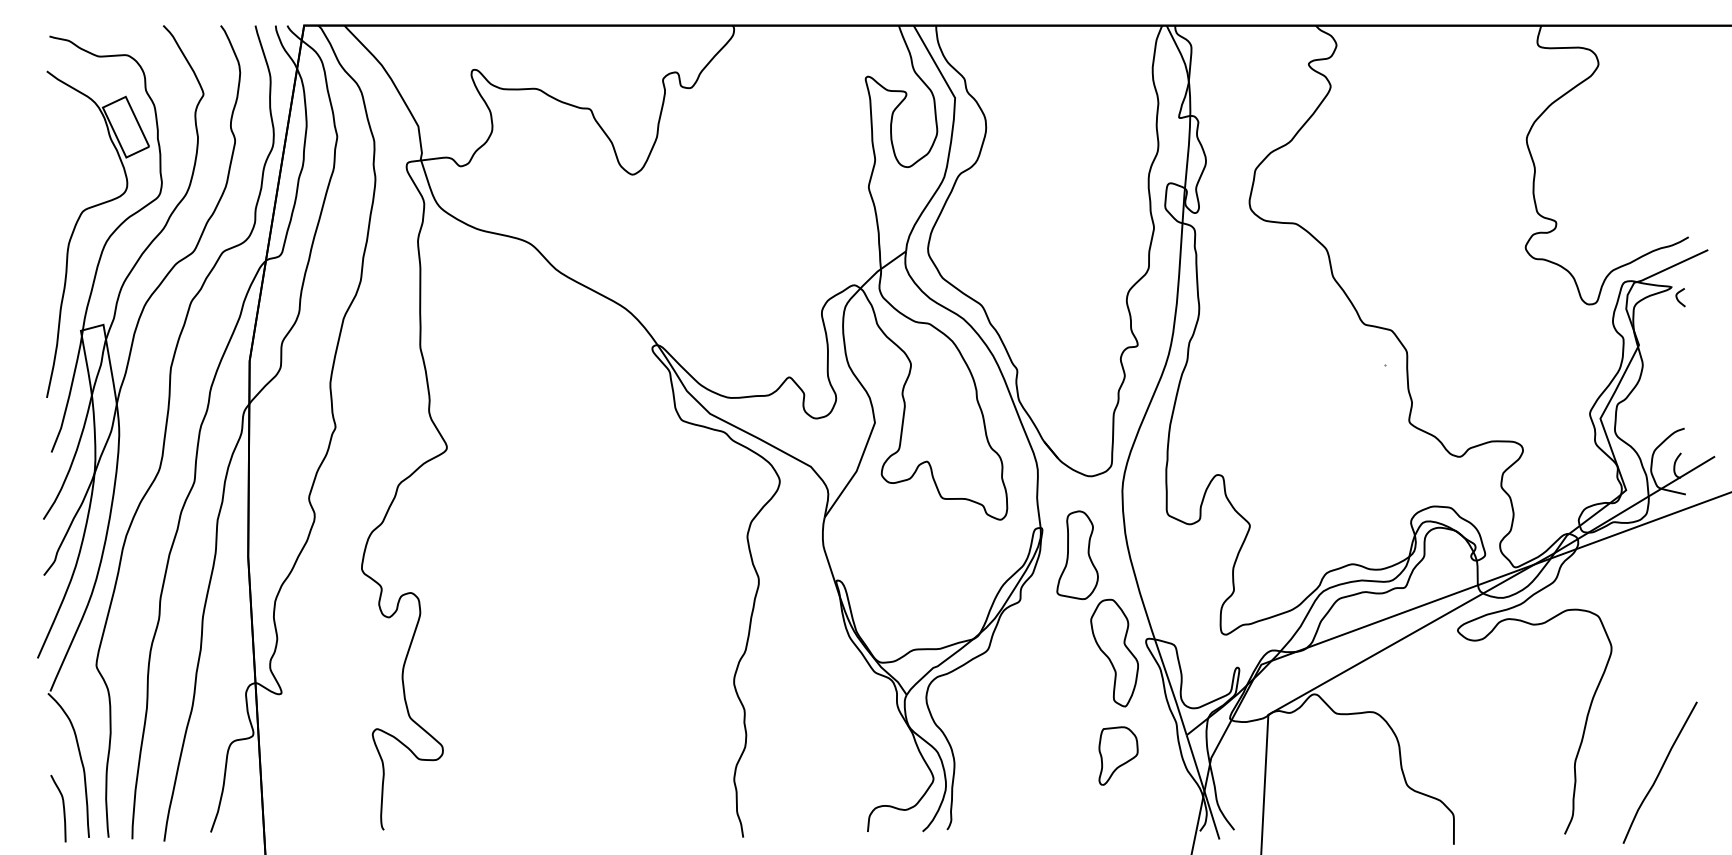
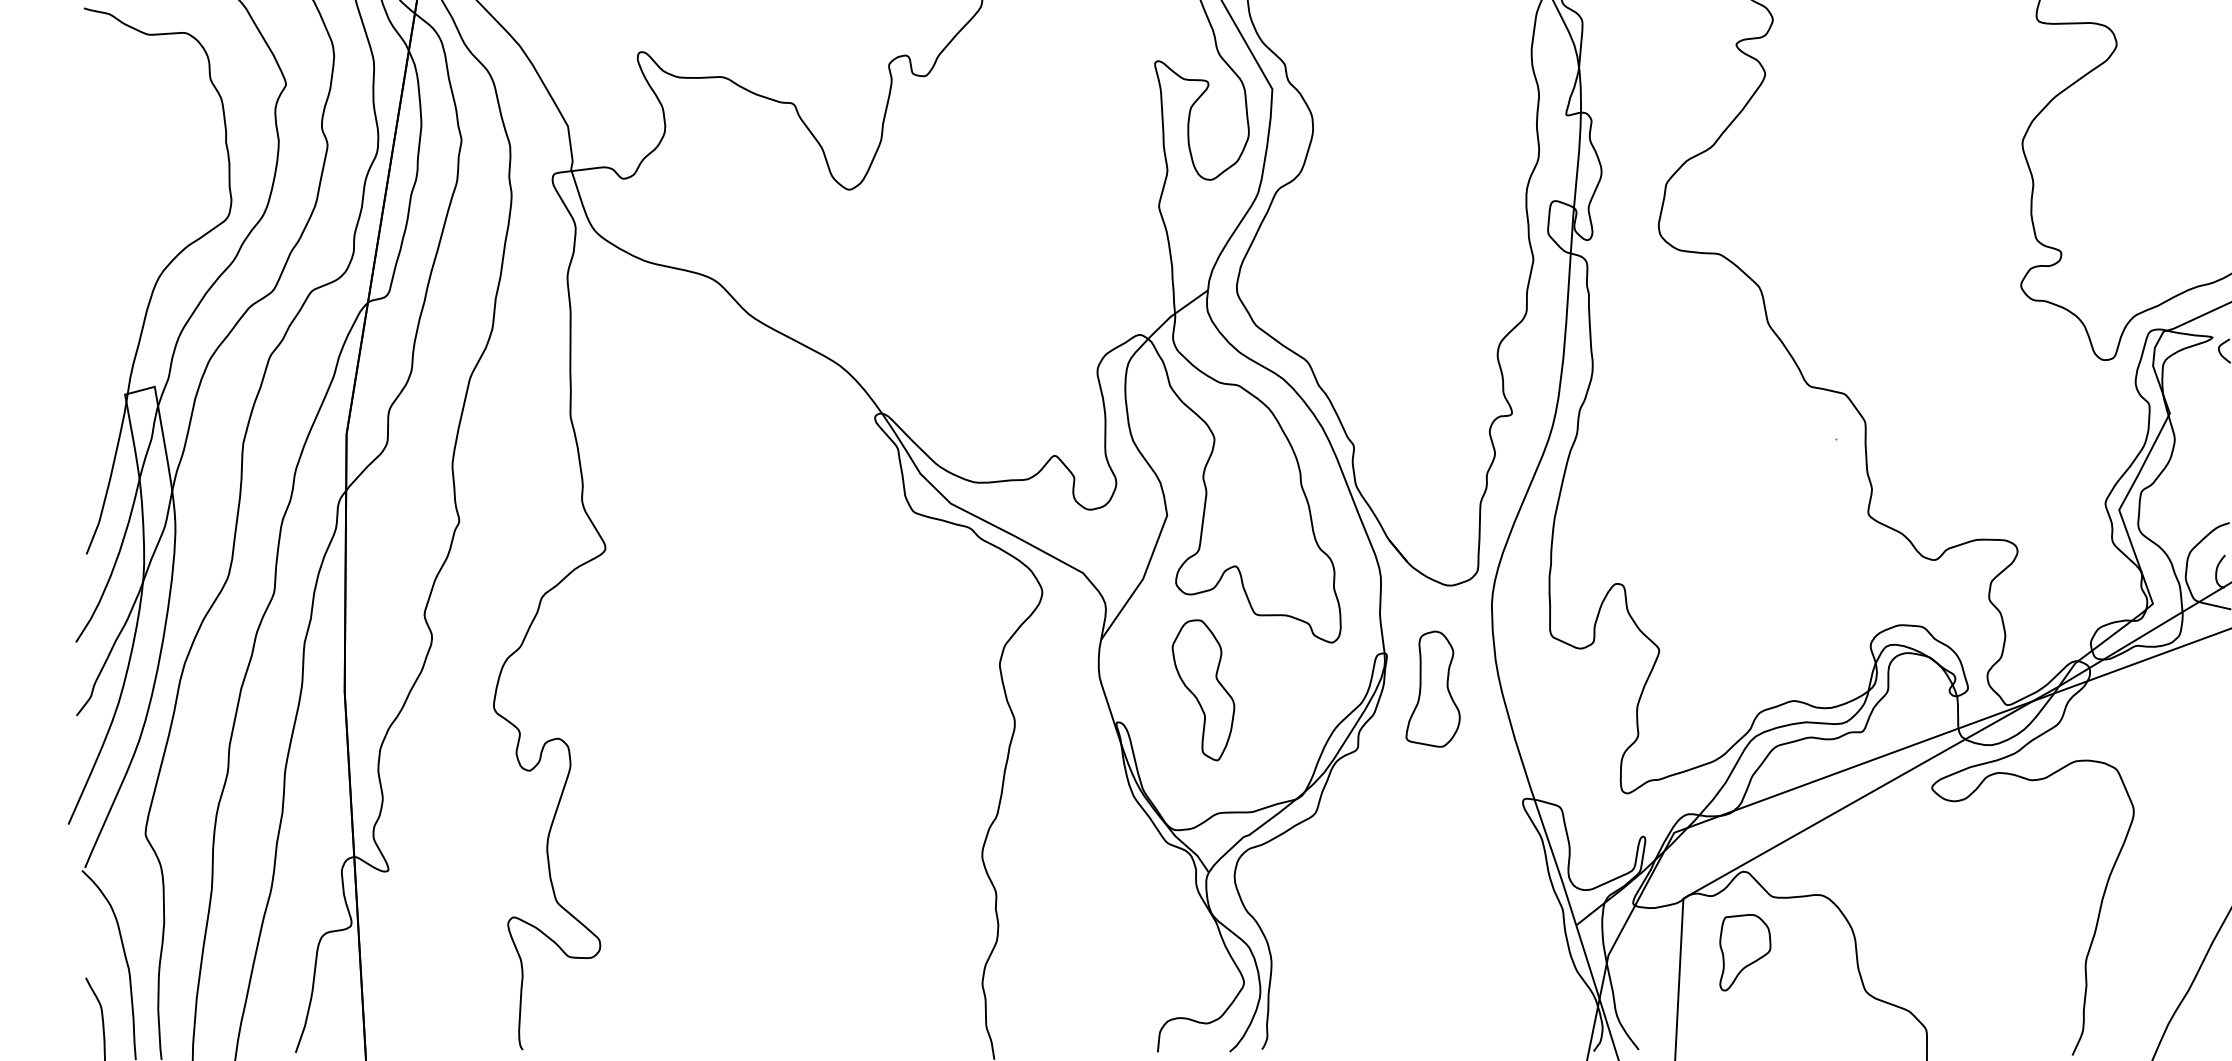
part: (76, 226) -> (119, 257), removed
part: (1114, 652) -> (1203, 689), moved
part: (1118, 755) -> (1745, 951), moved

